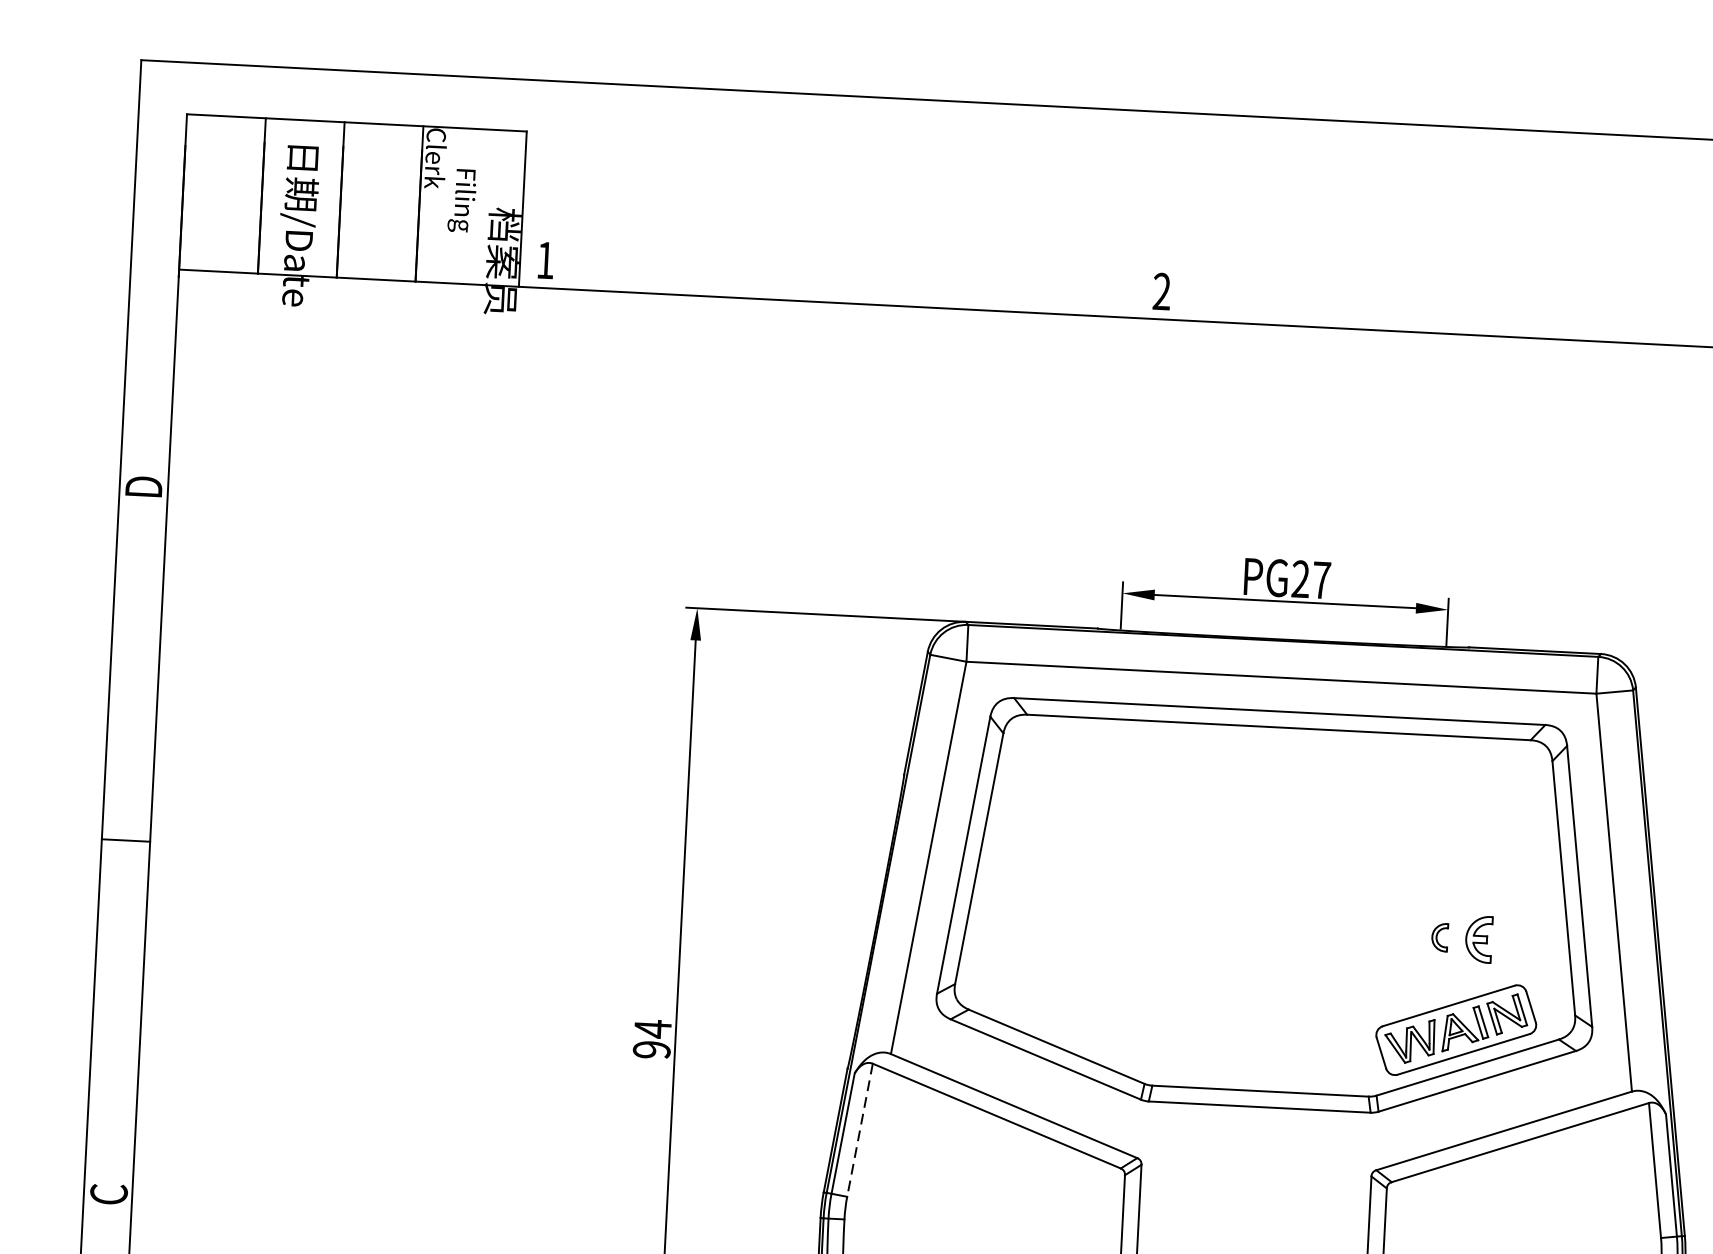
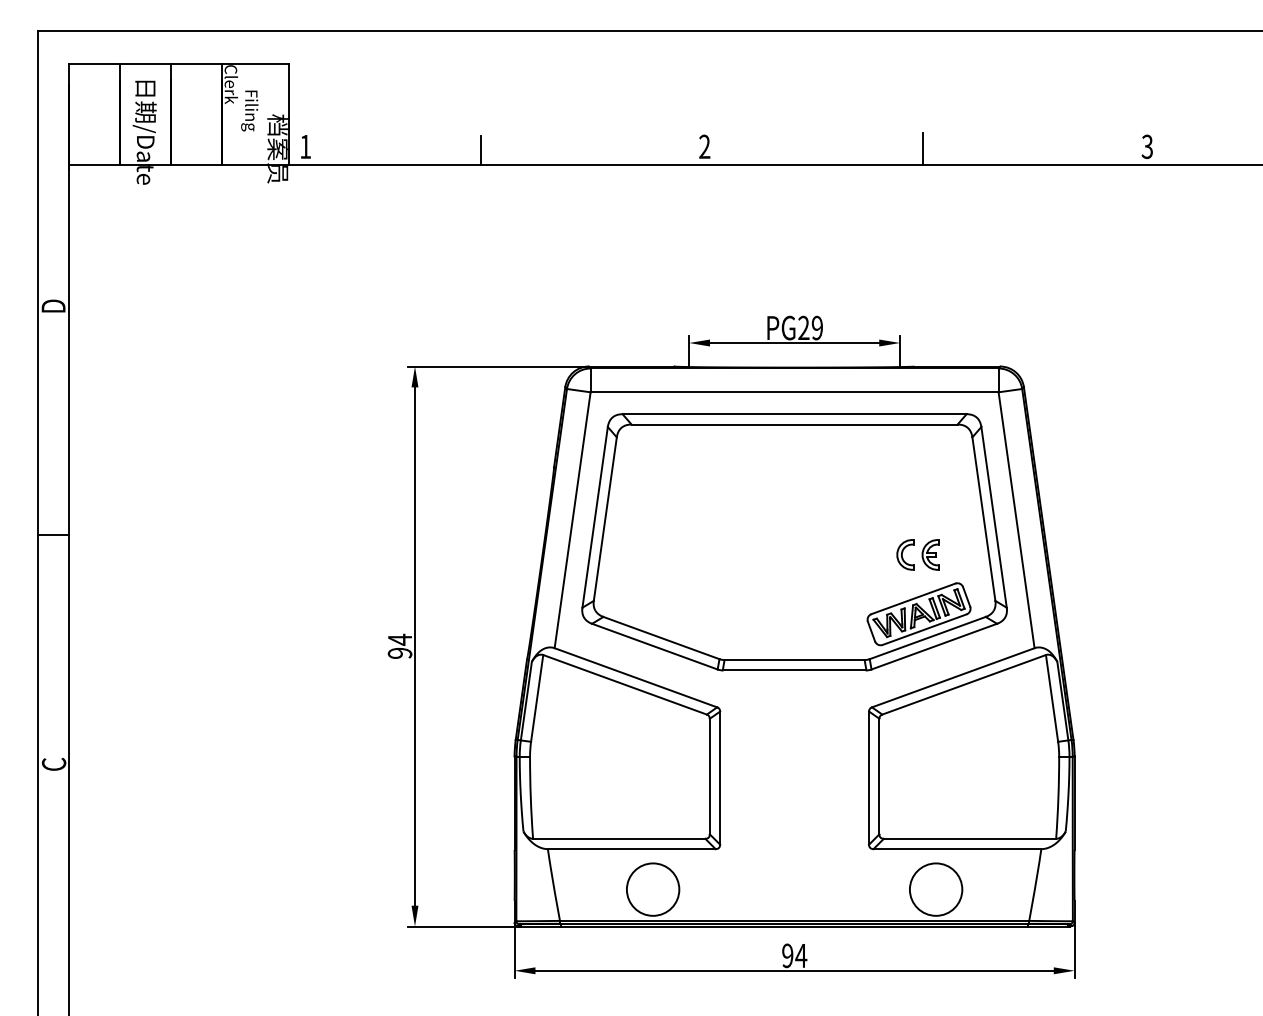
line: (815, 278) -> (480, 149), added
line: (1499, 311) -> (923, 148), added
text: (1321, 579) -> (817, 327), PG27 -> PG29
part: (1439, 936) -> (905, 554), size x1.67
line: (860, 1130) -> (537, 698), dashed -> solid

